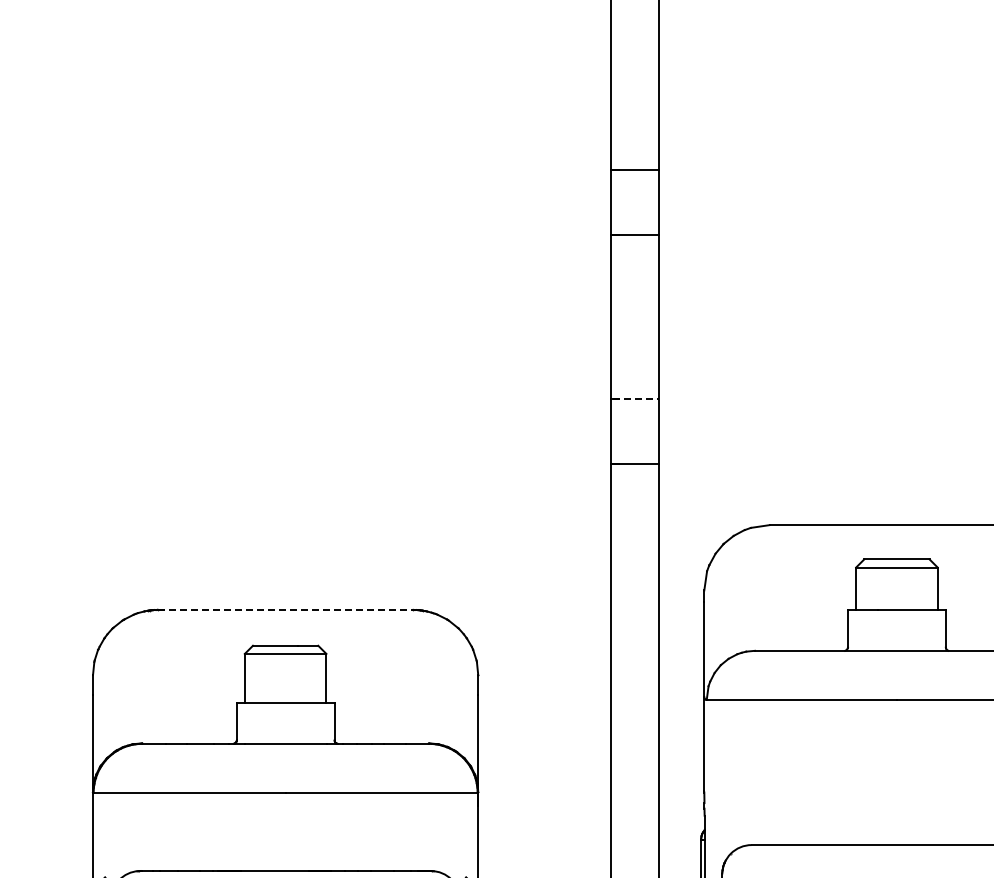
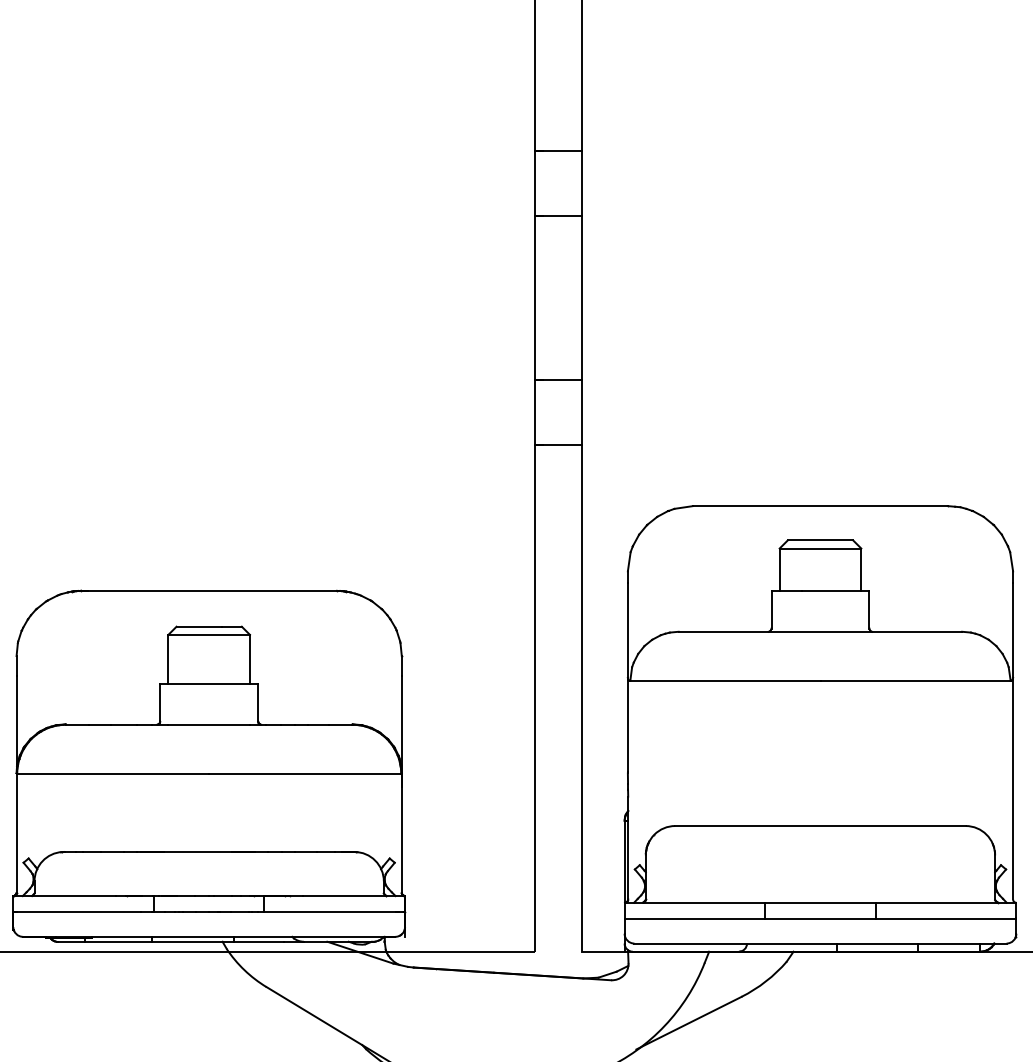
line: (635, 398) -> (559, 379), dashed -> solid
line: (285, 609) -> (209, 590), dashed -> solid

